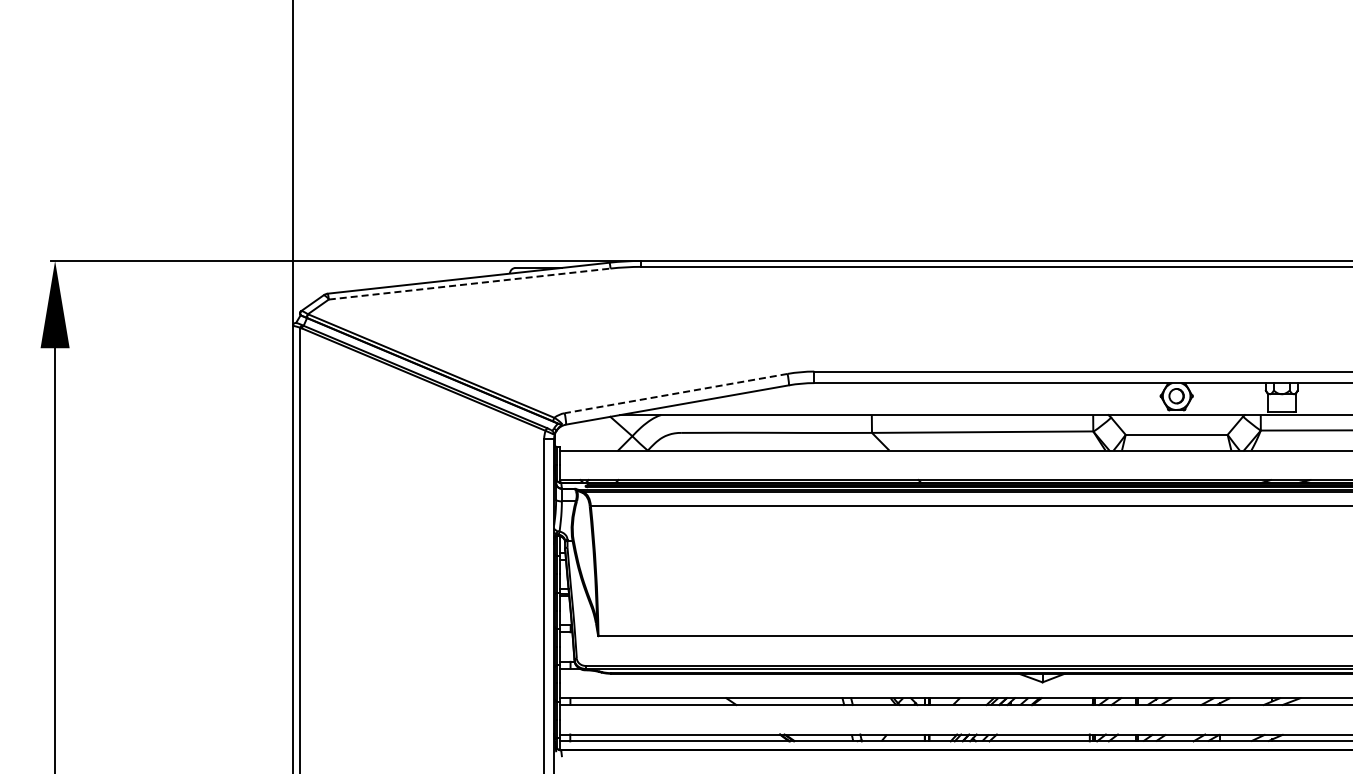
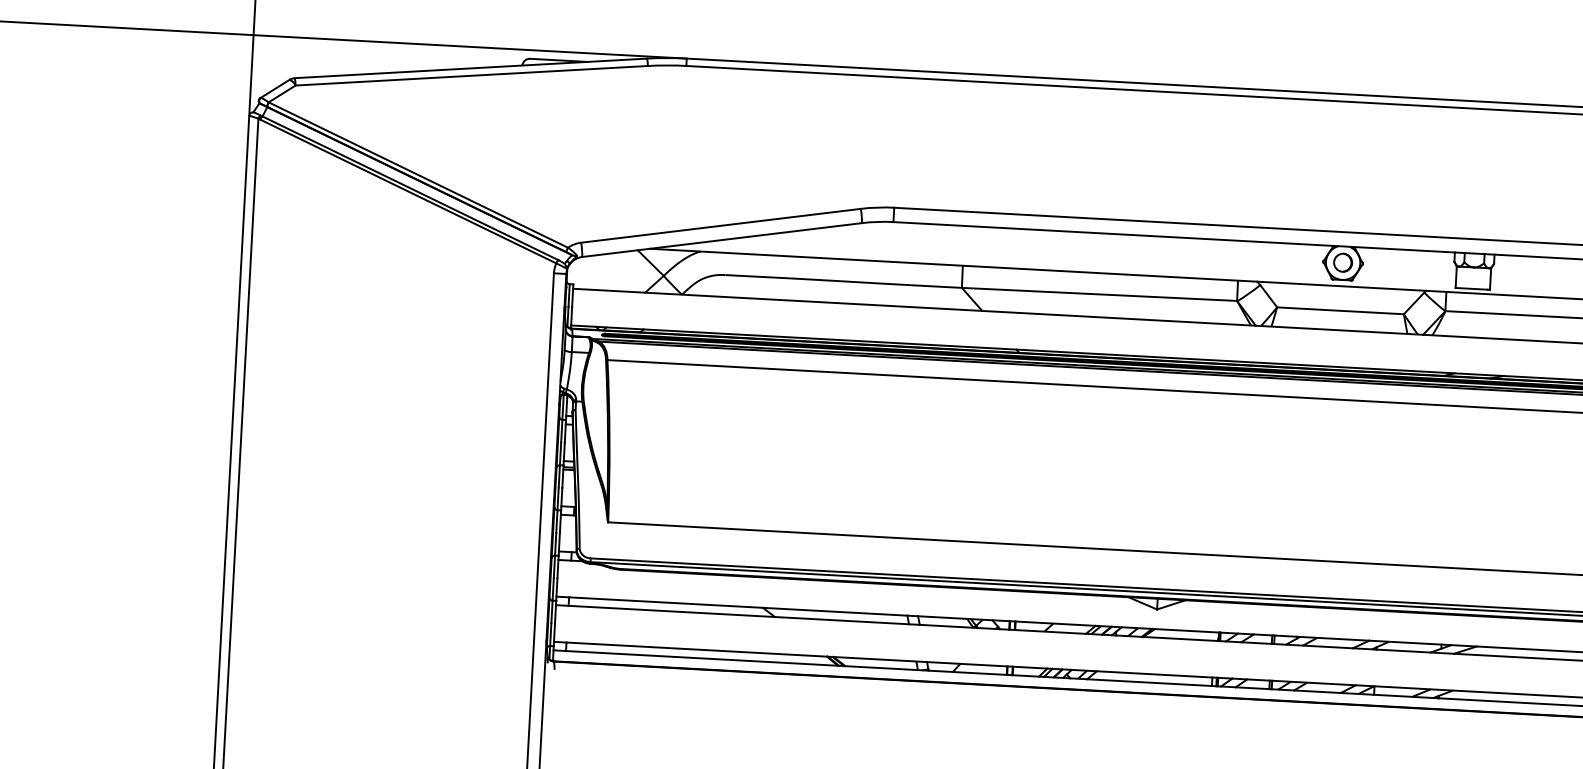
line: (469, 284) -> (471, 76), dashed -> solid
line: (675, 393) -> (720, 225), dashed -> solid

